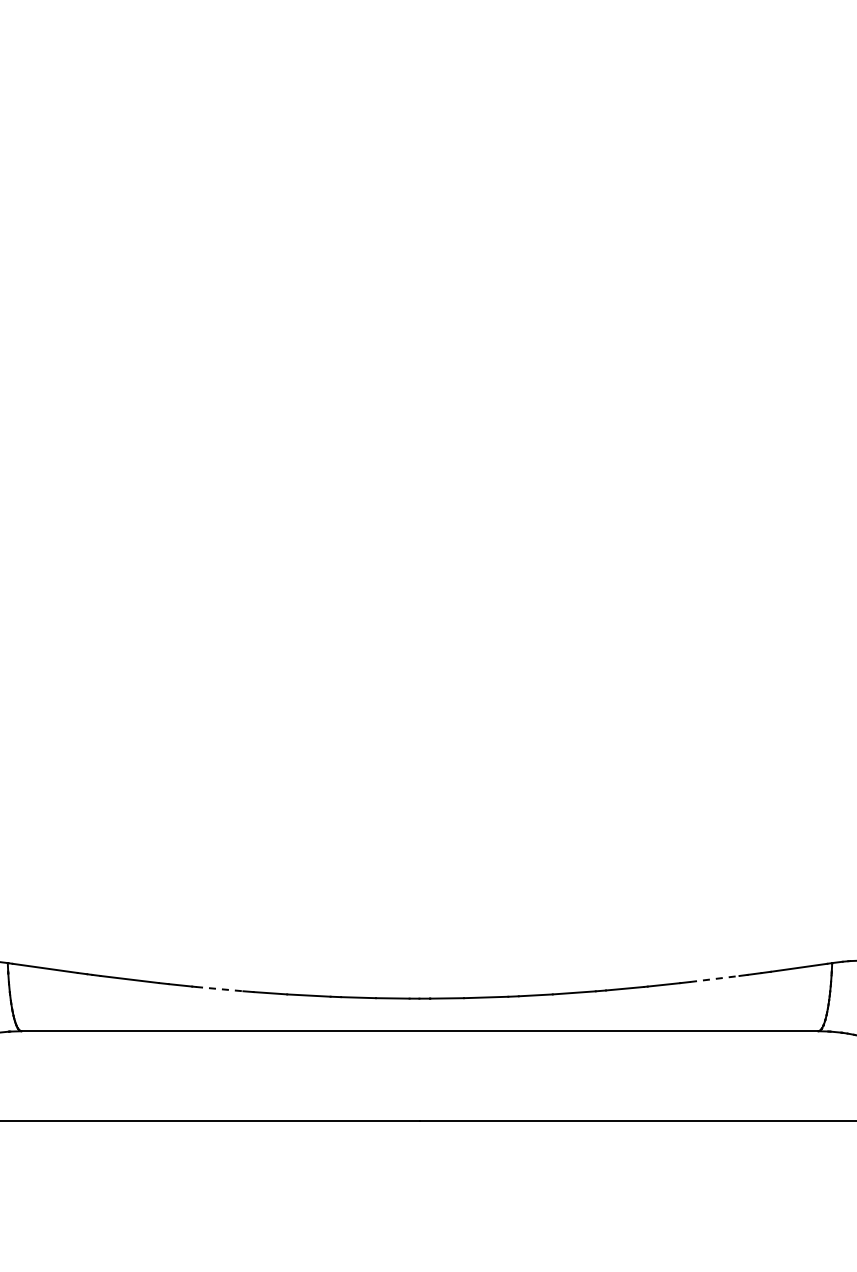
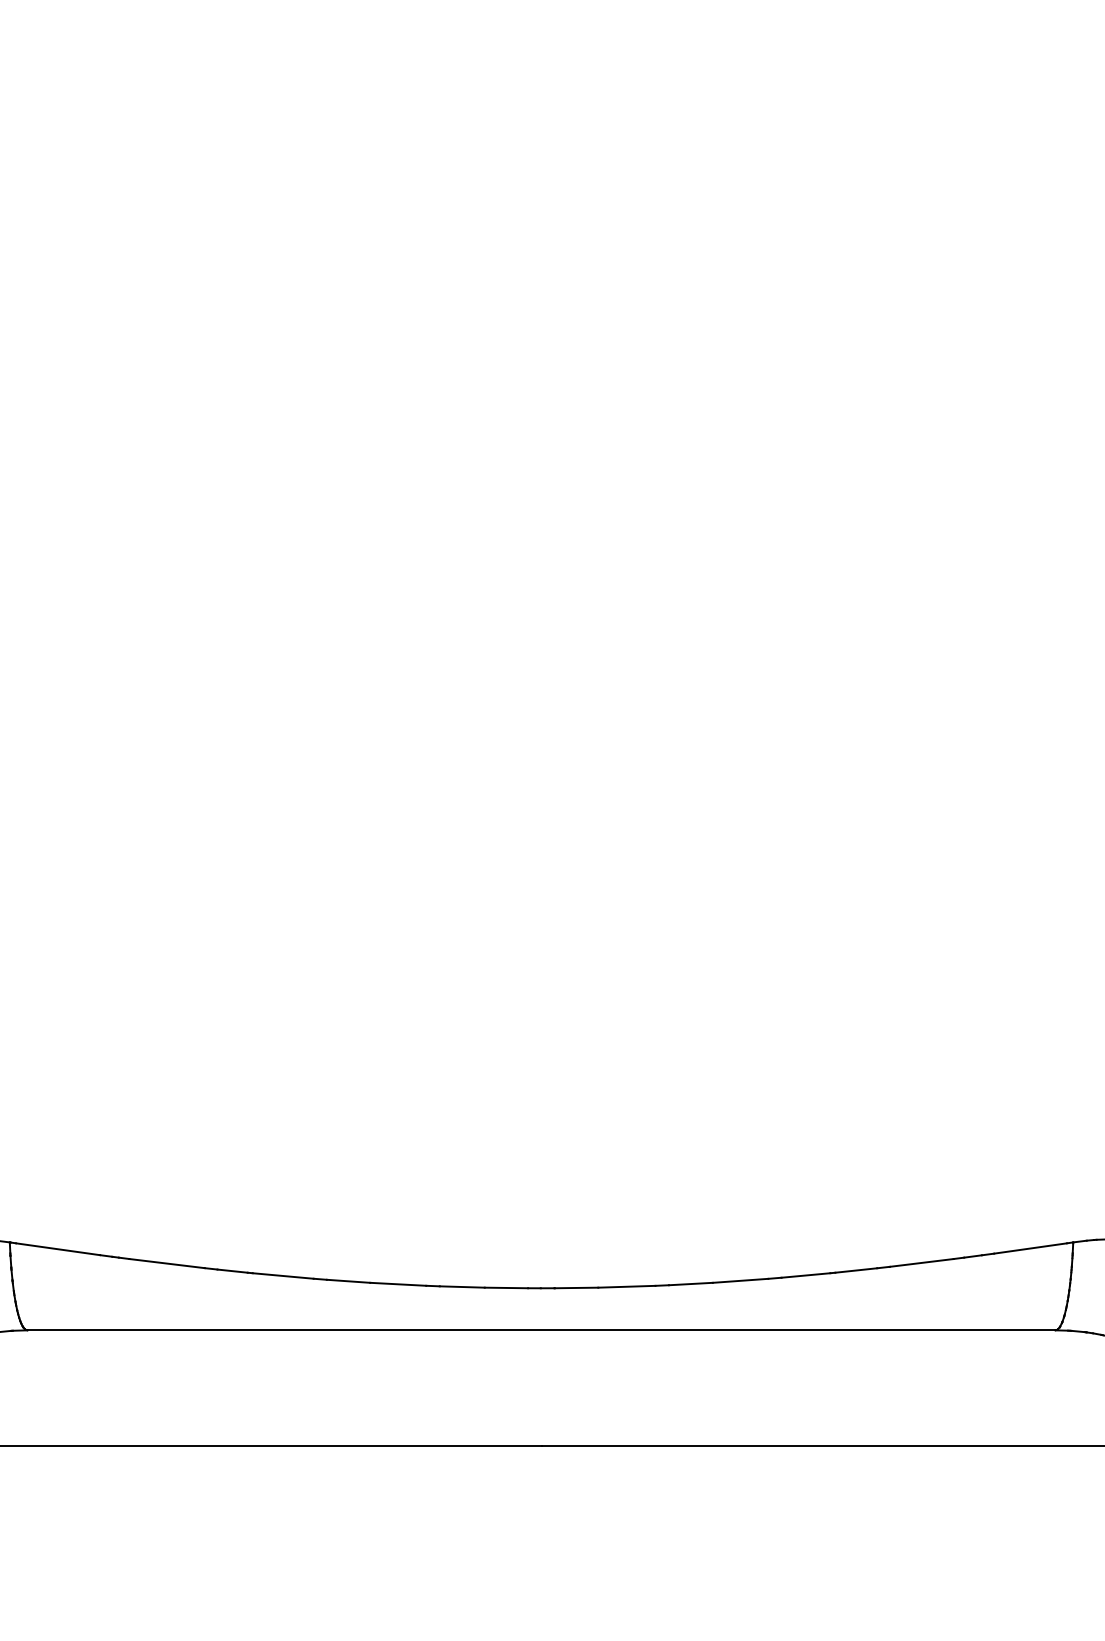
line: (714, 978) -> (921, 1262), dashed -> solid
line: (219, 989) -> (282, 1276), dashed -> solid

